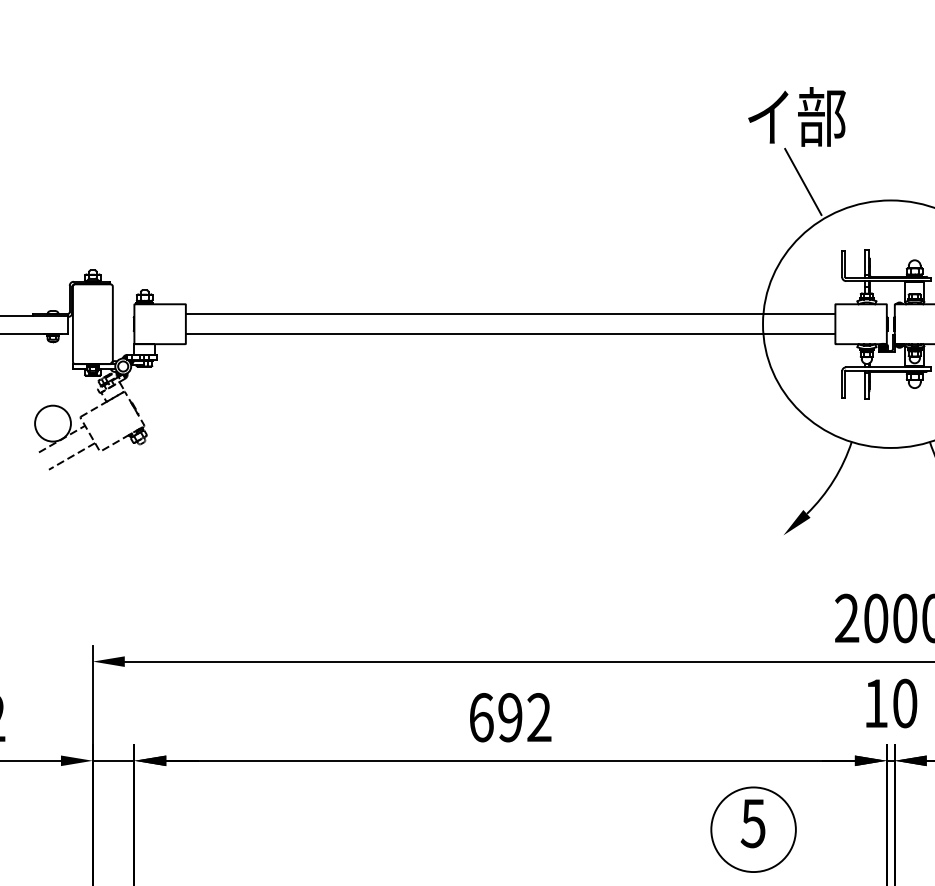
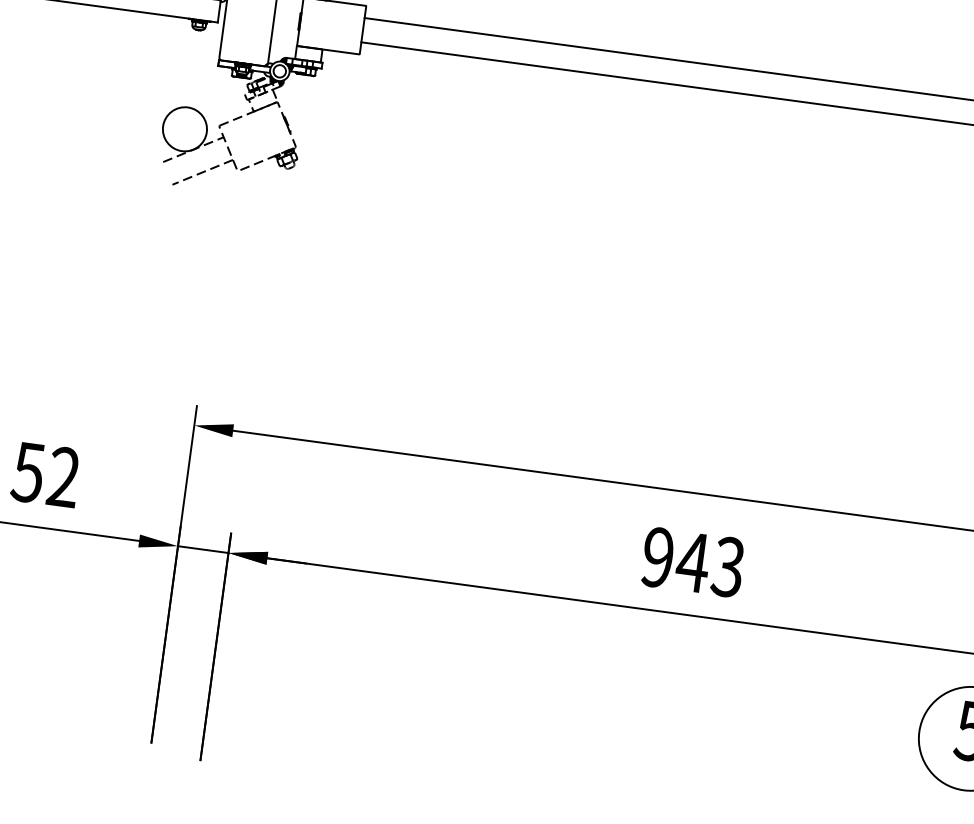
text: (510, 717) -> (693, 562), 692 -> 943

